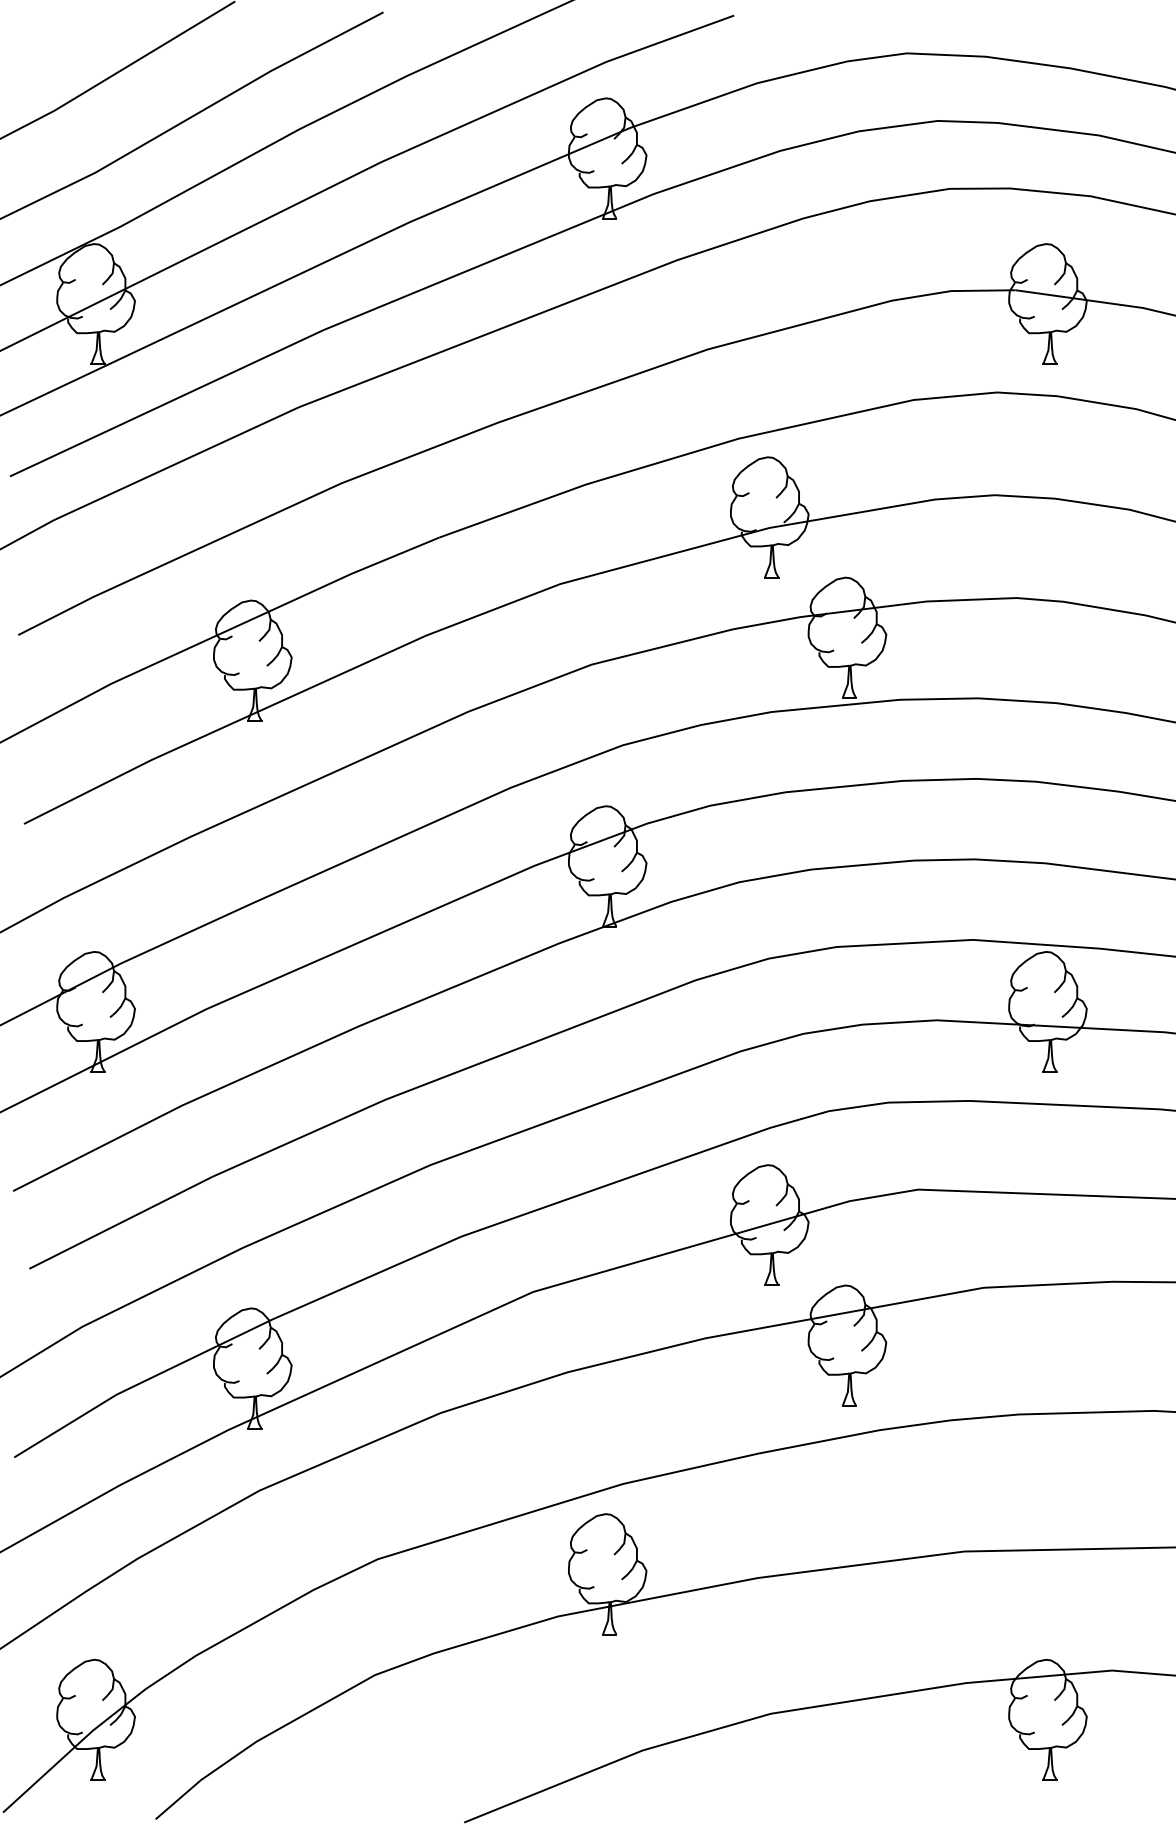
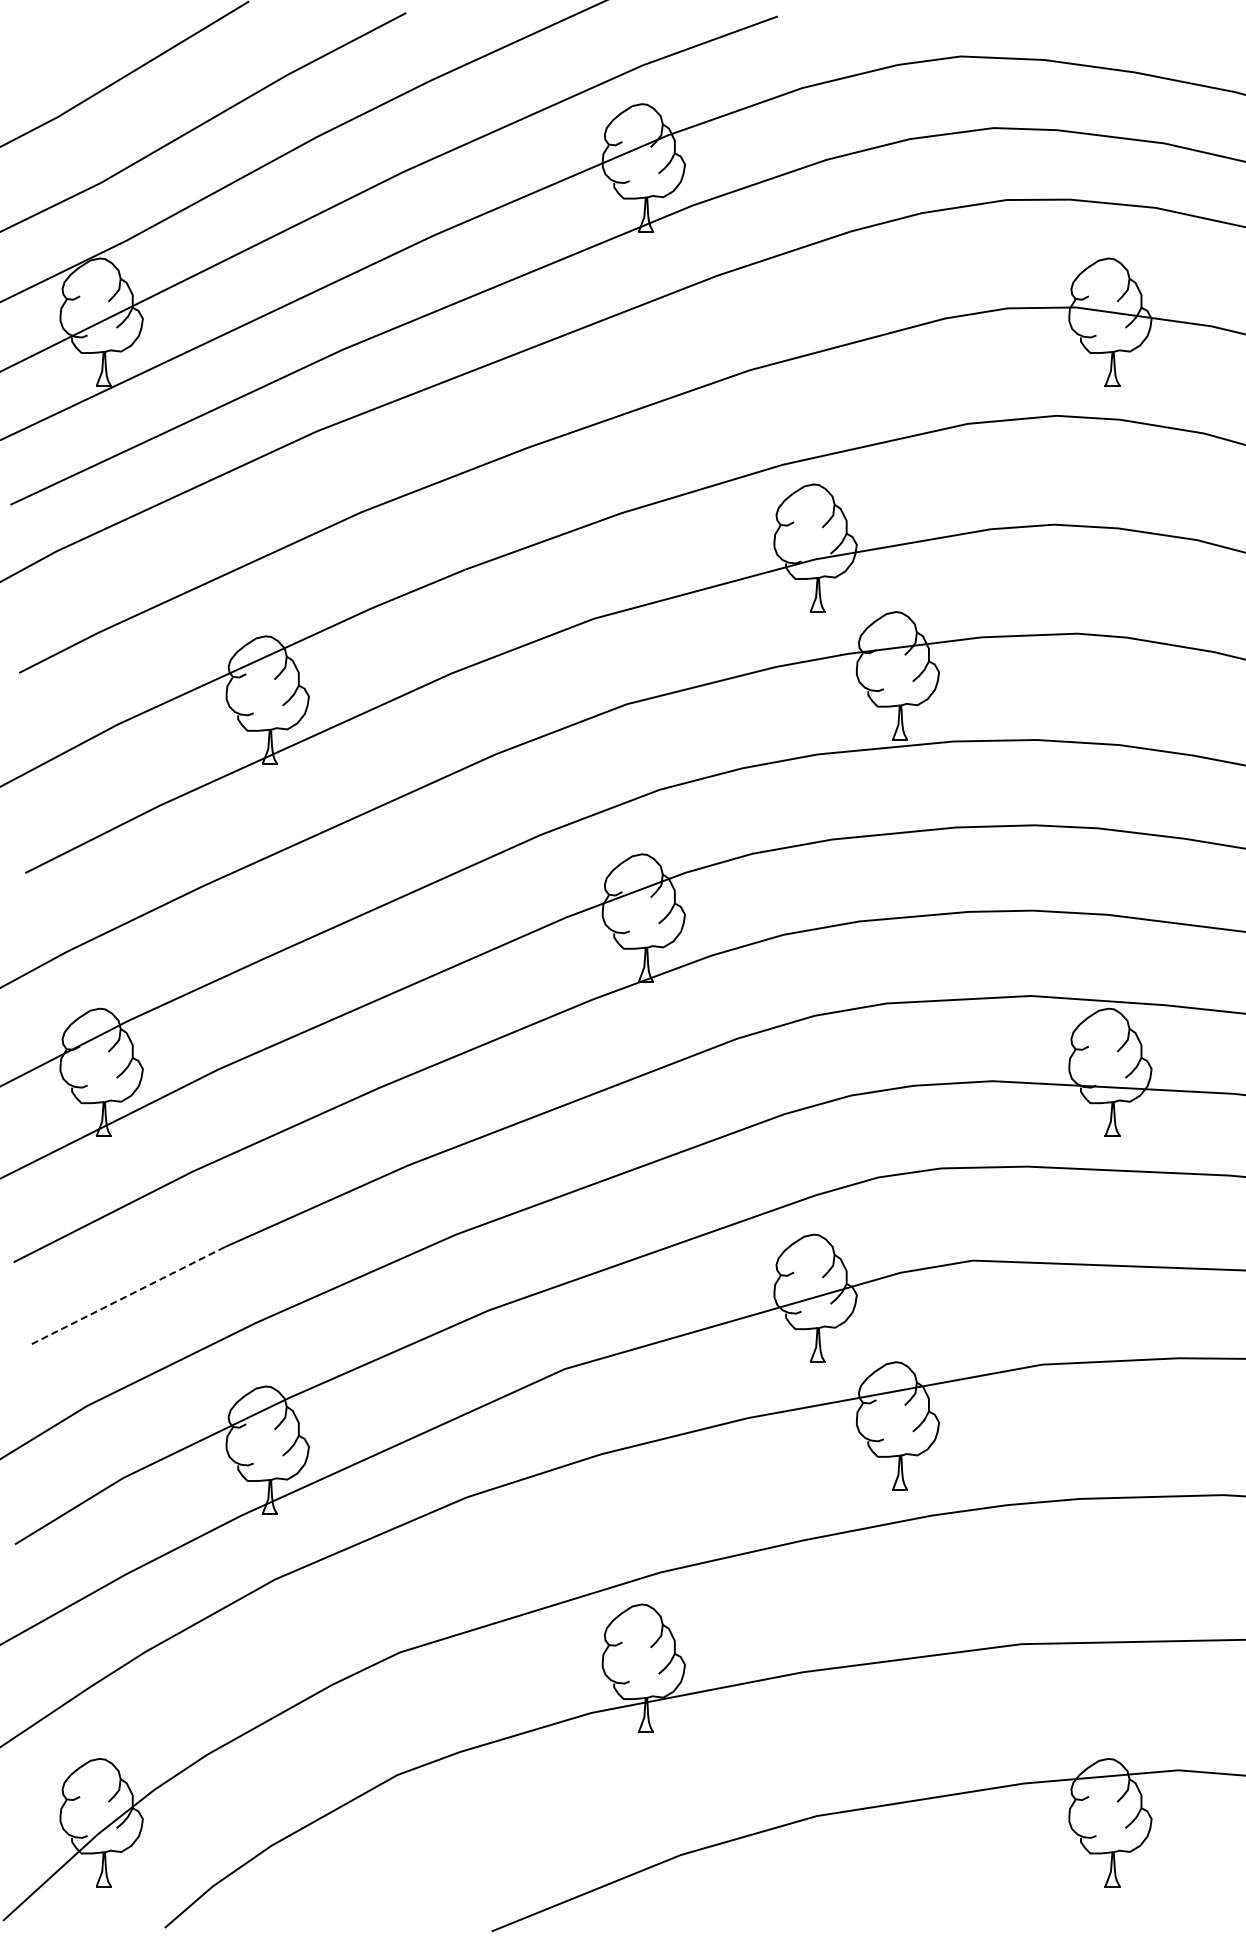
line: (120, 1223) -> (127, 1296), solid -> dashed

